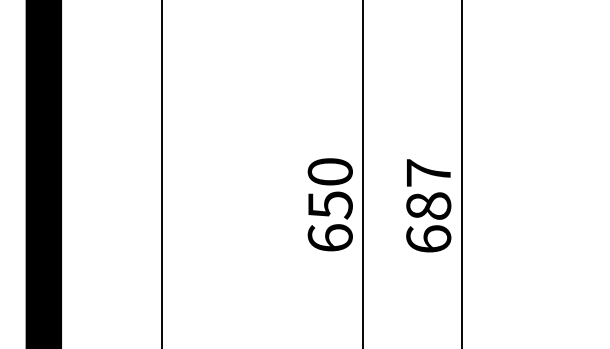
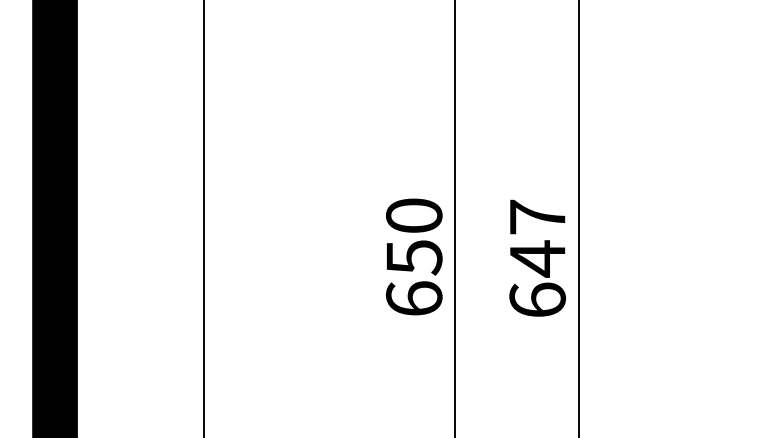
text: (428, 206) -> (537, 259), 687 -> 647

